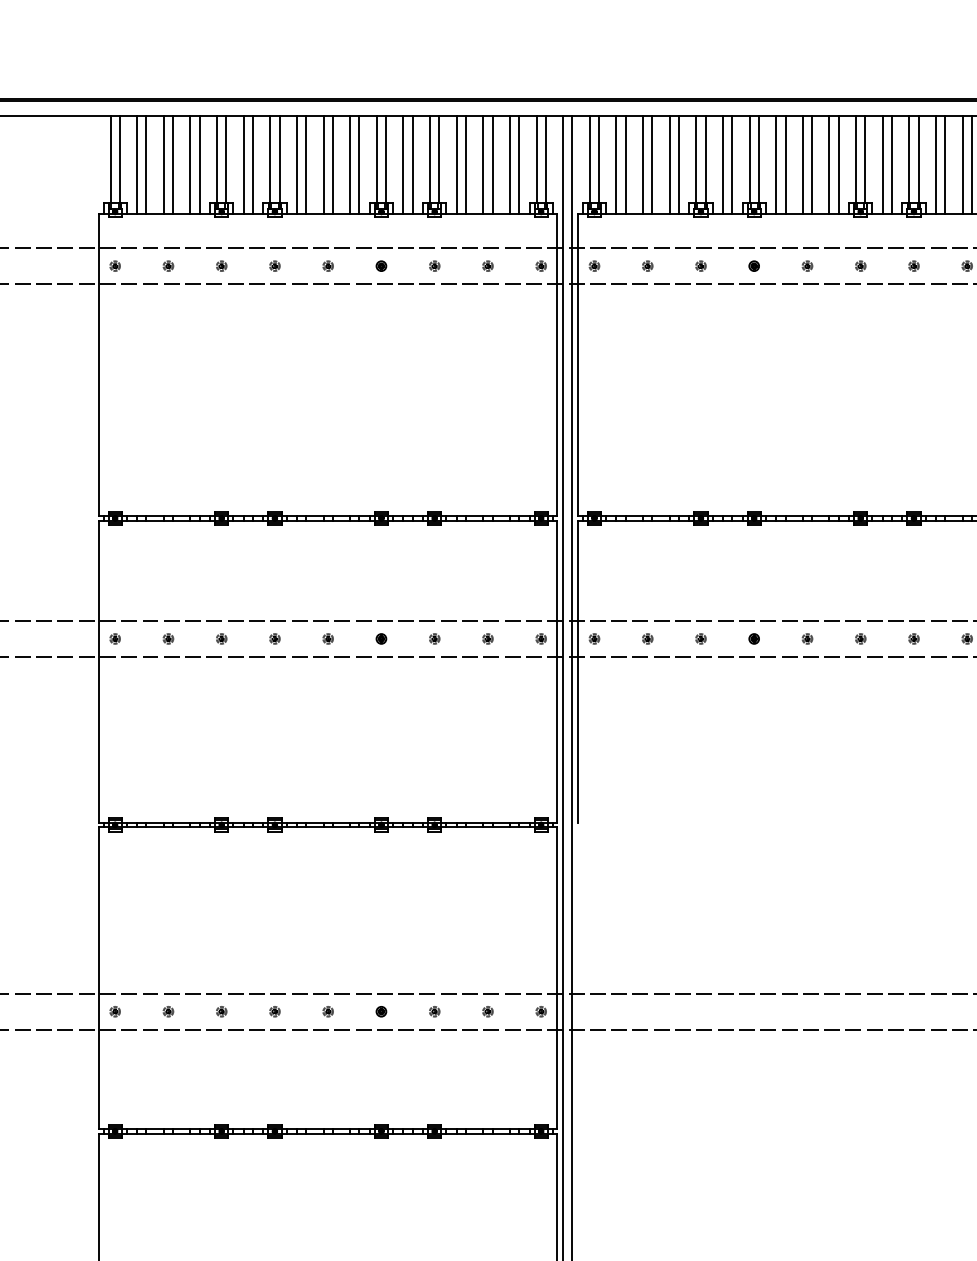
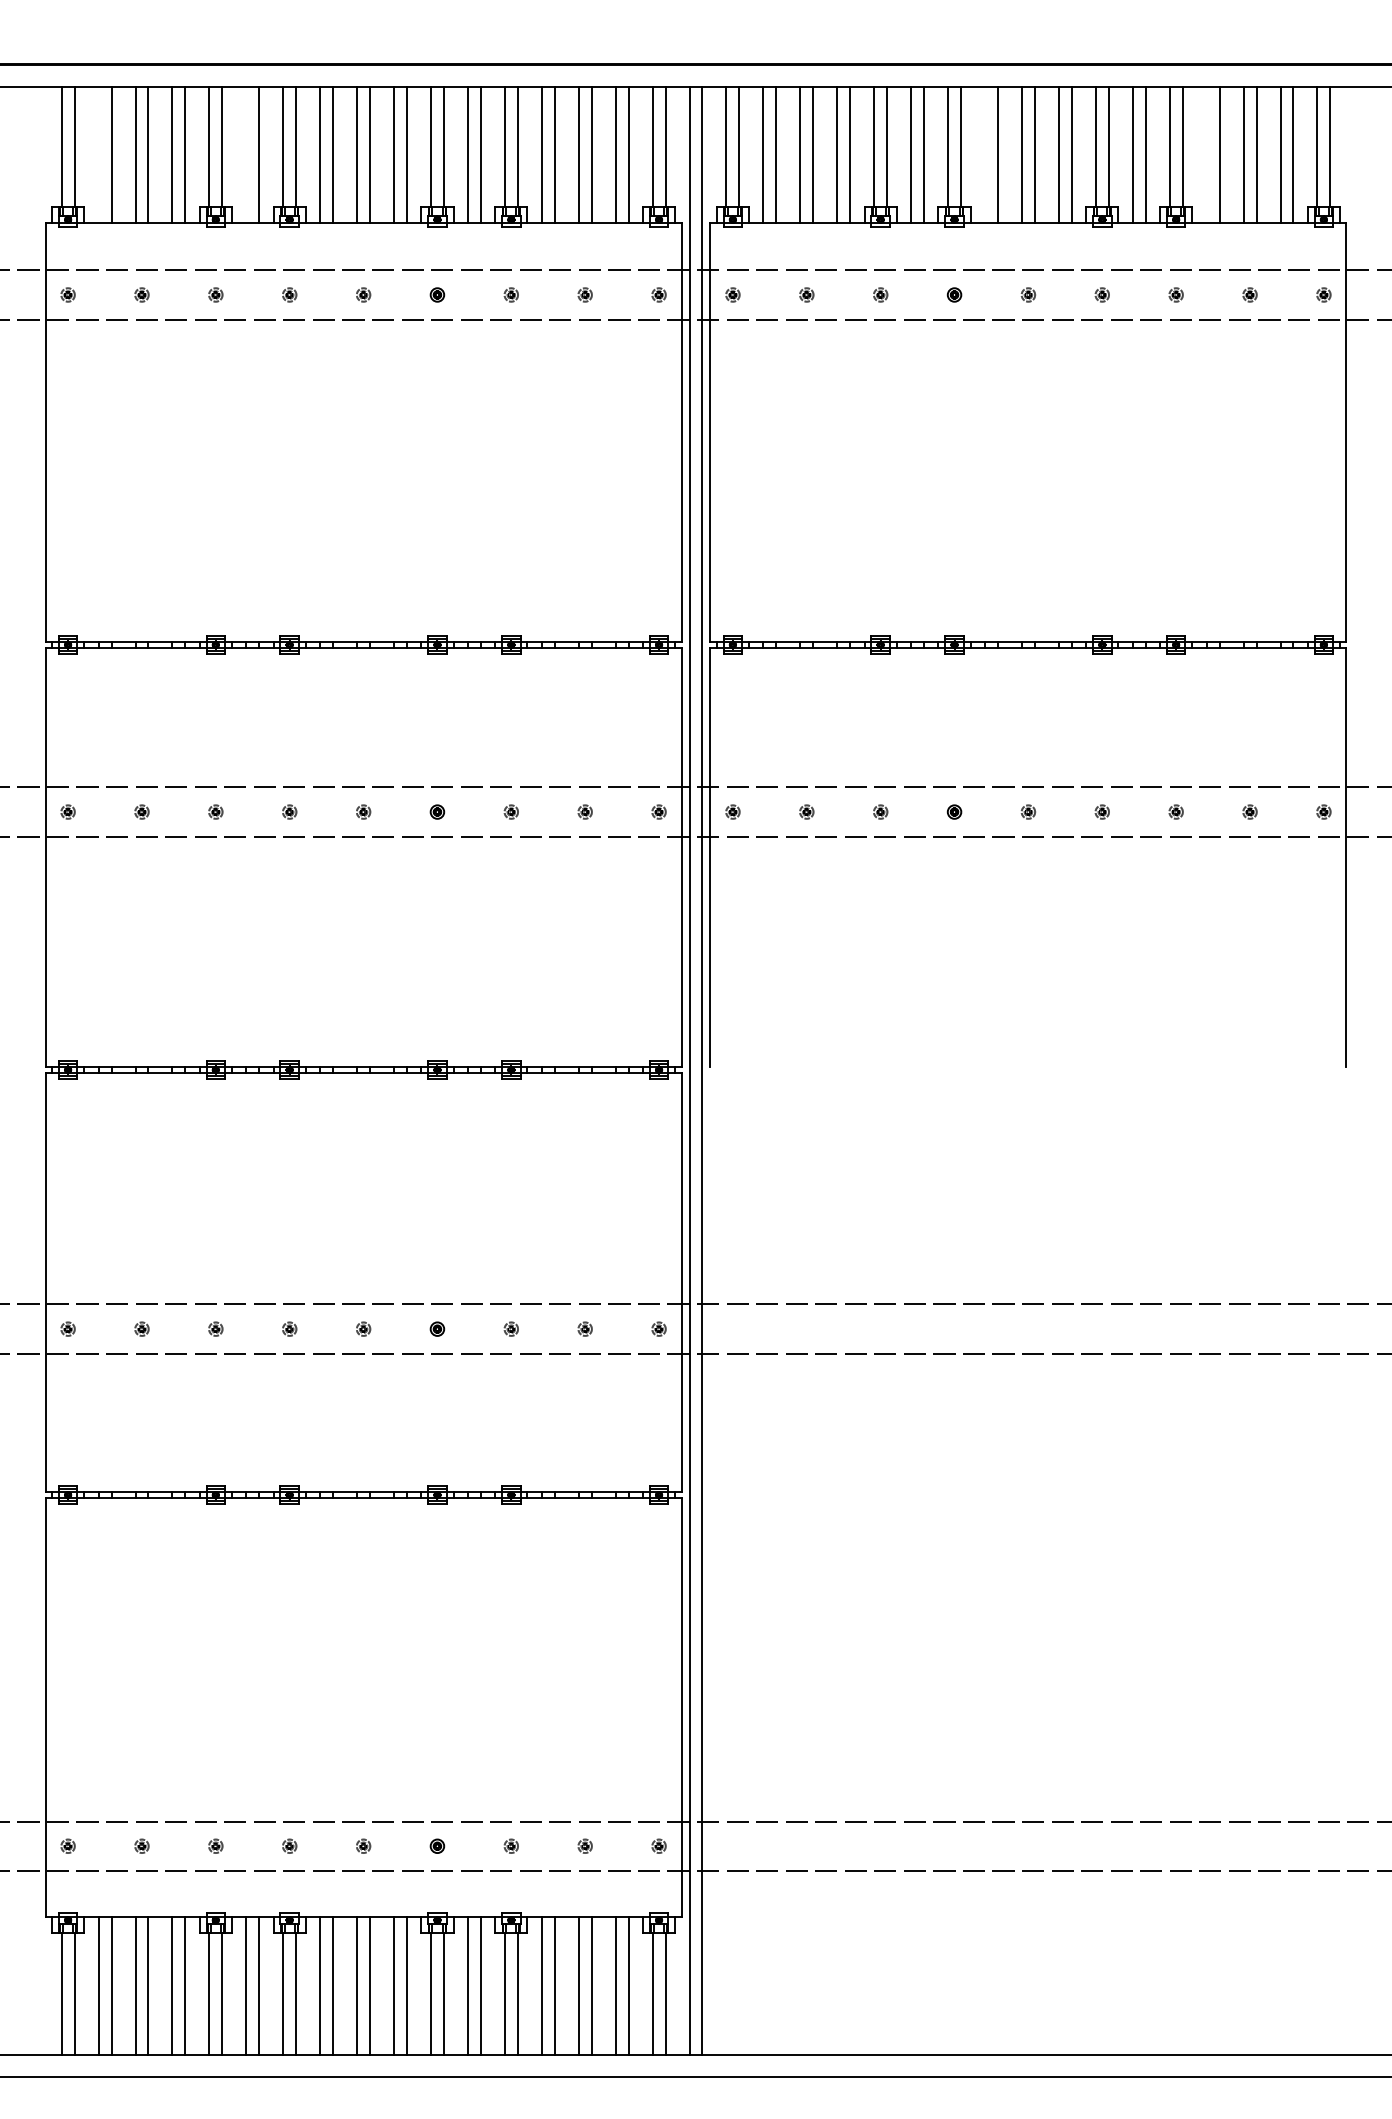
line: (137, 164) -> (98, 154), removed
line: (243, 164) -> (246, 154), removed
line: (776, 164) -> (985, 154), removed
line: (935, 164) -> (1206, 154), removed

